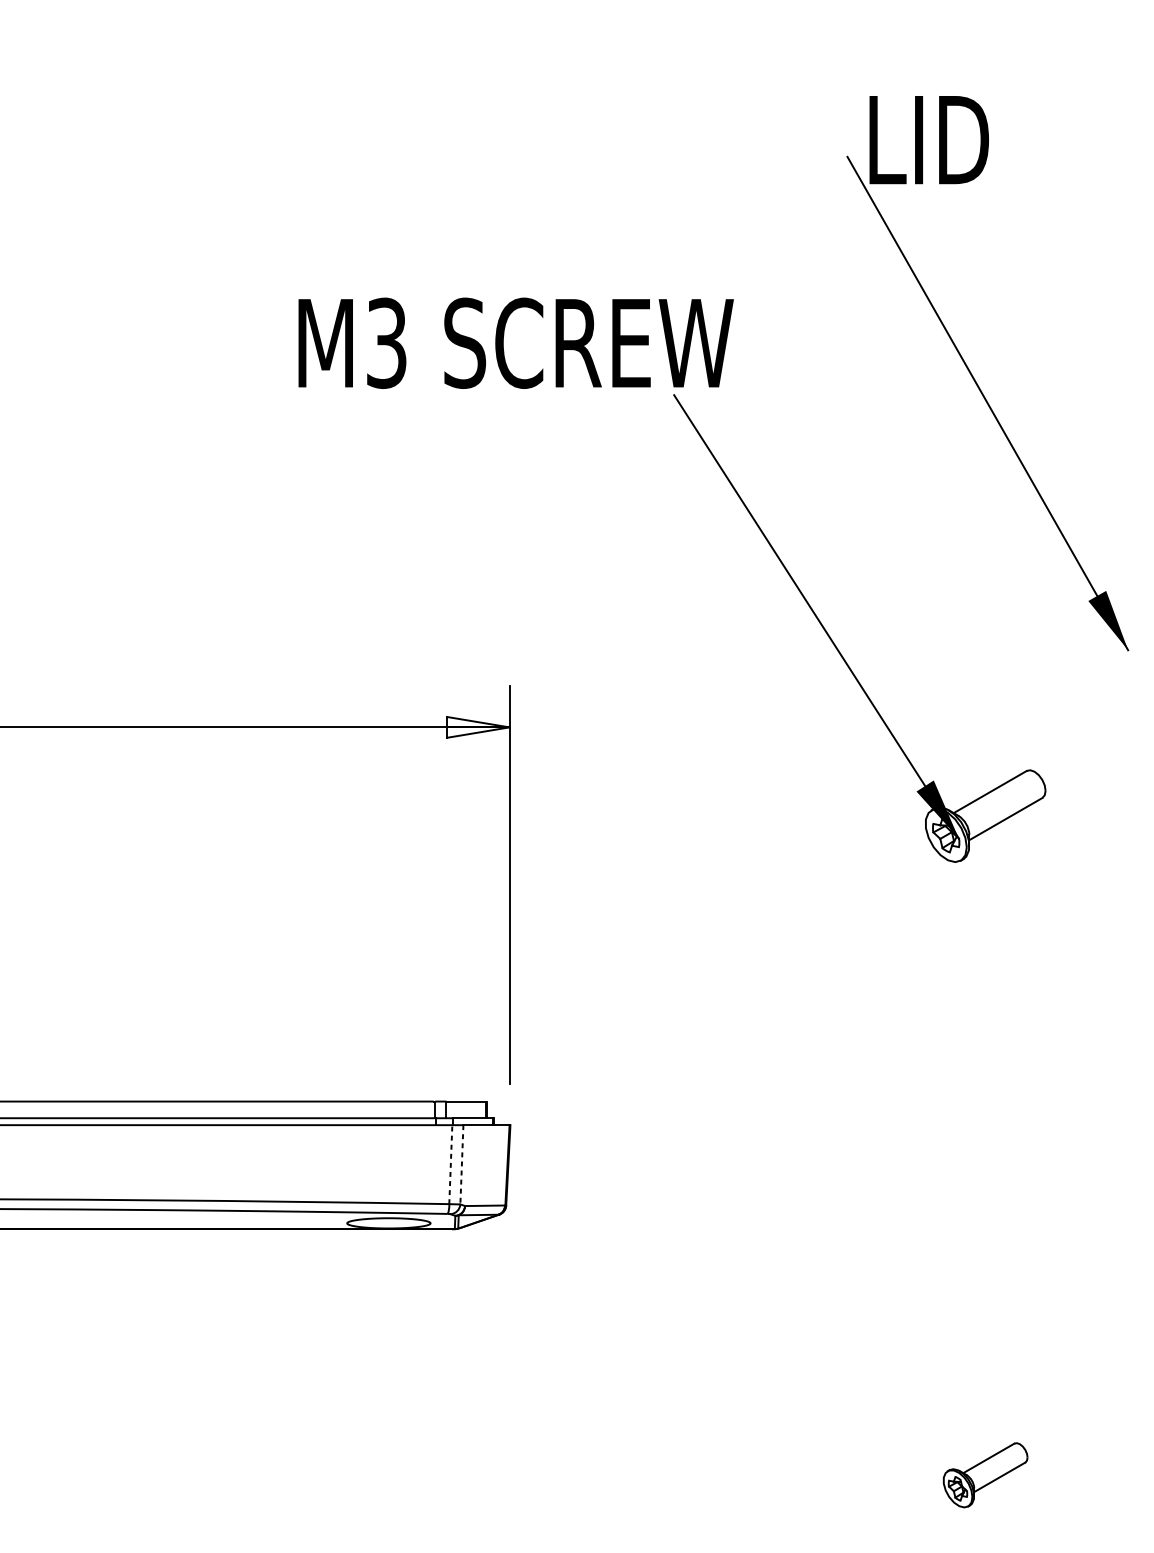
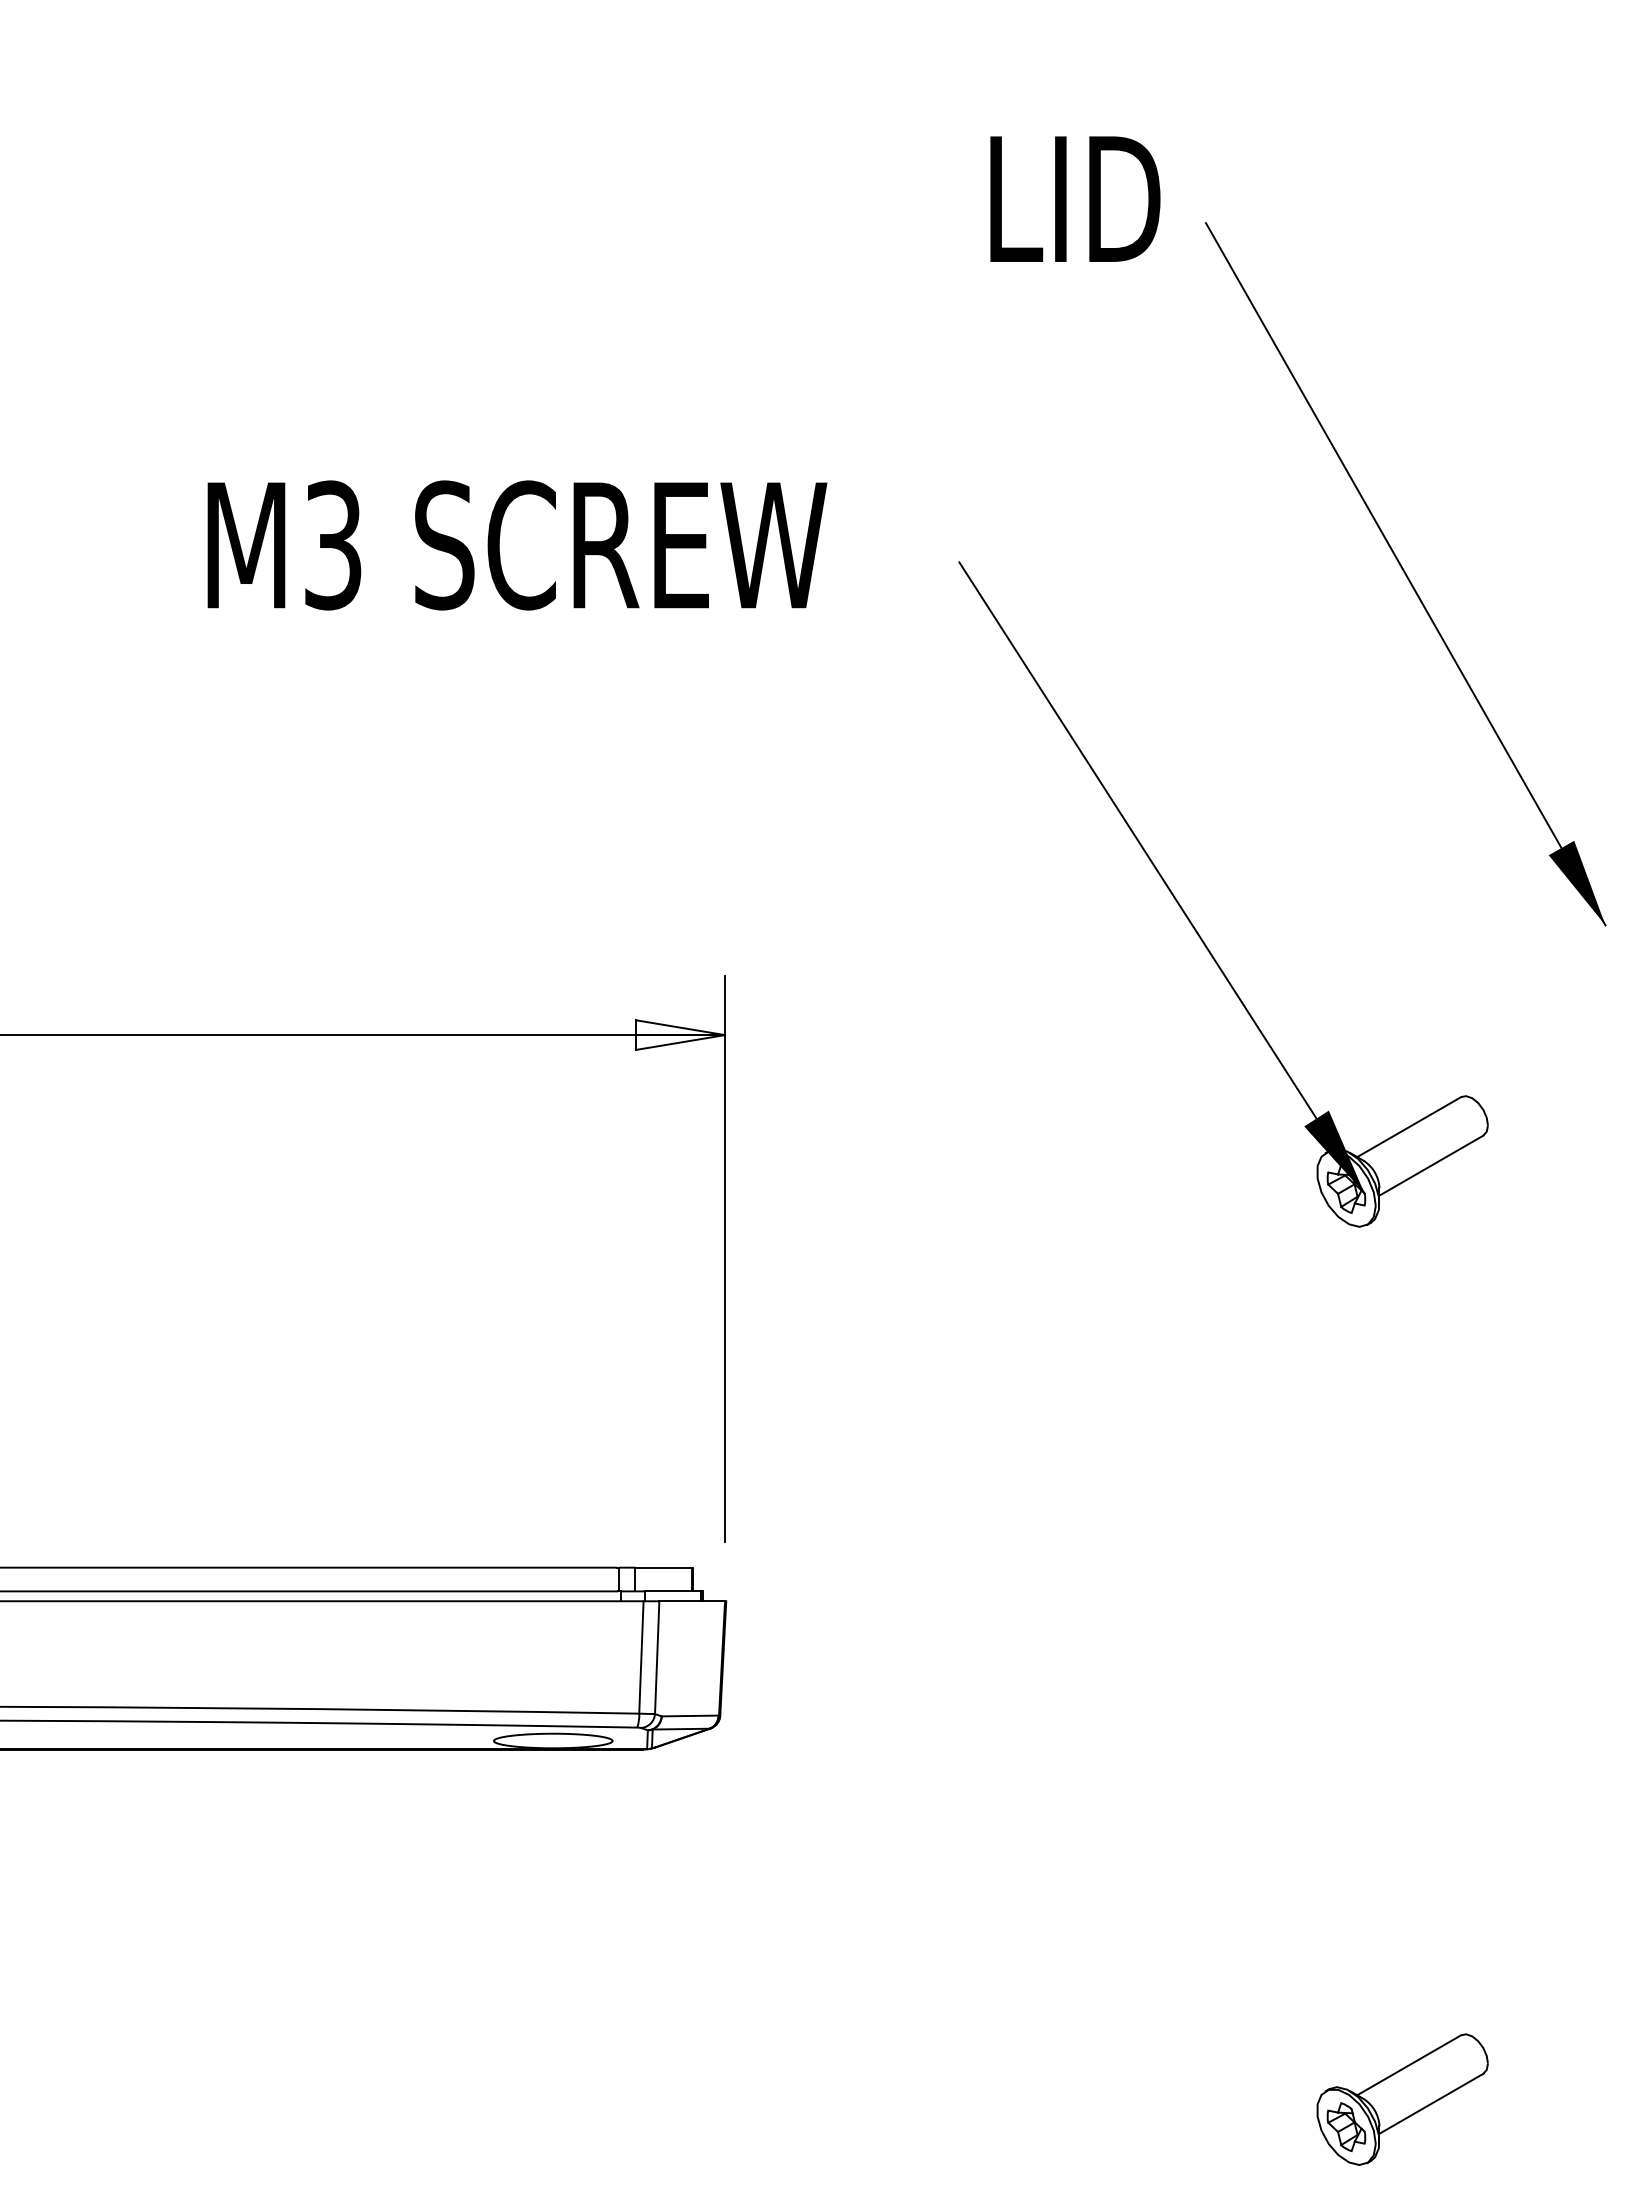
text: (929, 139) -> (1075, 198), moved
text: (516, 343) -> (517, 545), moved
line: (450, 1163) -> (641, 1656), dashed -> solid
line: (462, 1165) -> (657, 1658), dashed -> solid
part: (985, 1475) -> (1402, 2099), size x1.43

